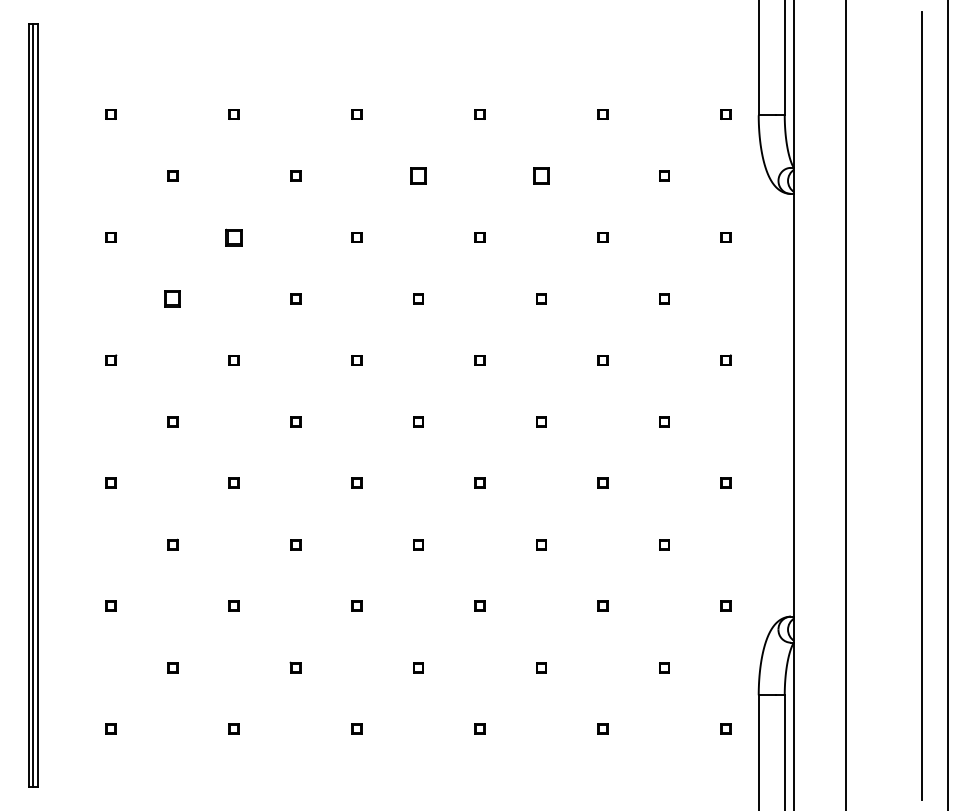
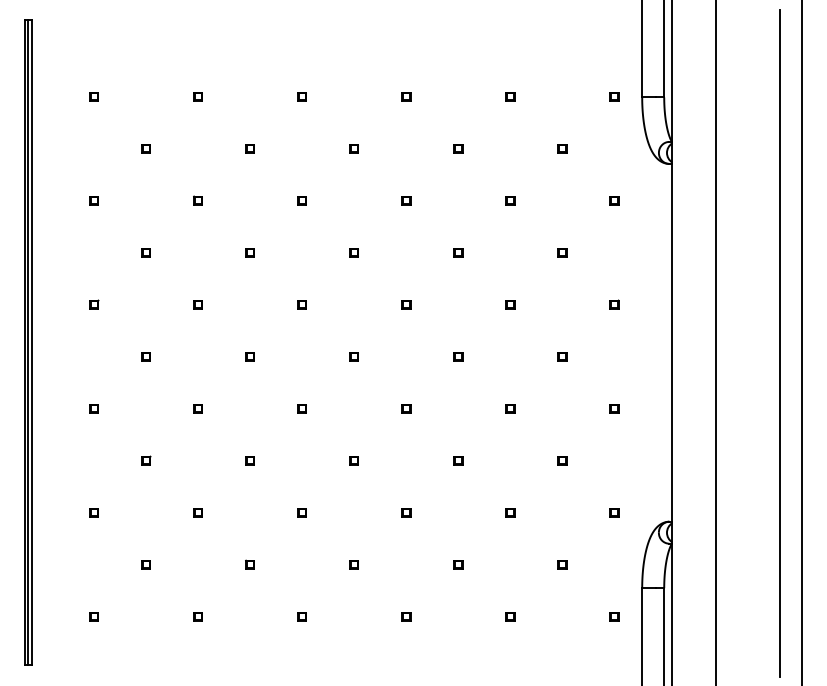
part: (418, 175) -> (354, 148), size x0.62
part: (541, 175) -> (458, 148), size x0.62
part: (233, 236) -> (197, 199), size x0.62
part: (172, 298) -> (146, 252), size x0.62

